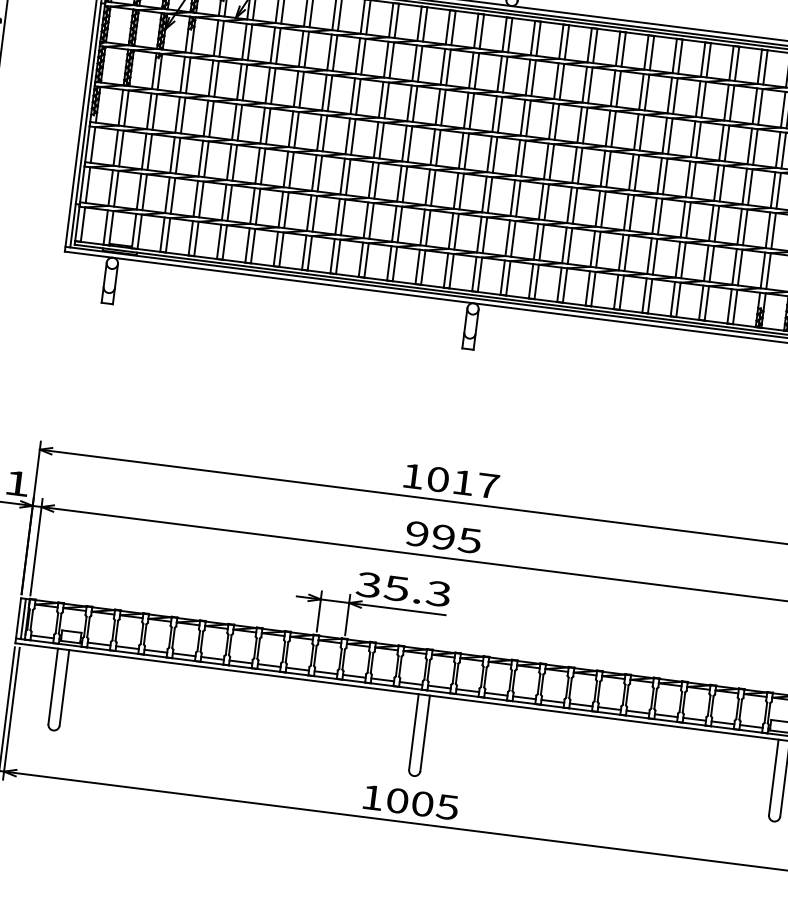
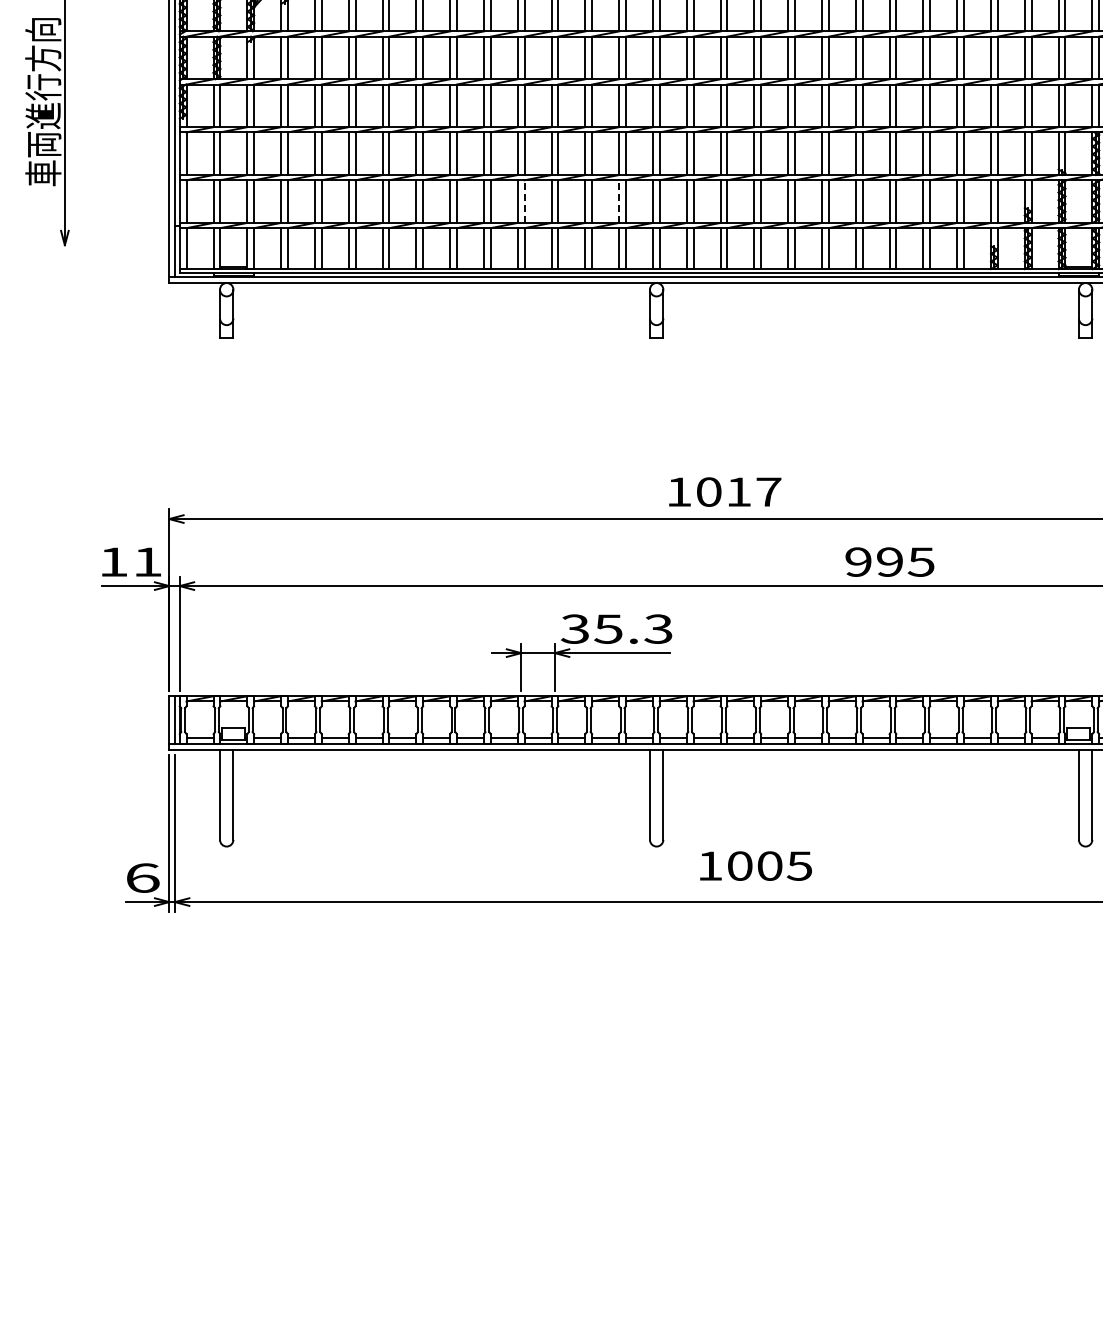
line: (371, 220) -> (524, 201), solid -> dashed
line: (451, 230) -> (619, 201), solid -> dashed
text: (452, 480) -> (725, 491), moved
text: (443, 536) -> (889, 561), moved
text: (410, 802) -> (755, 865), moved

